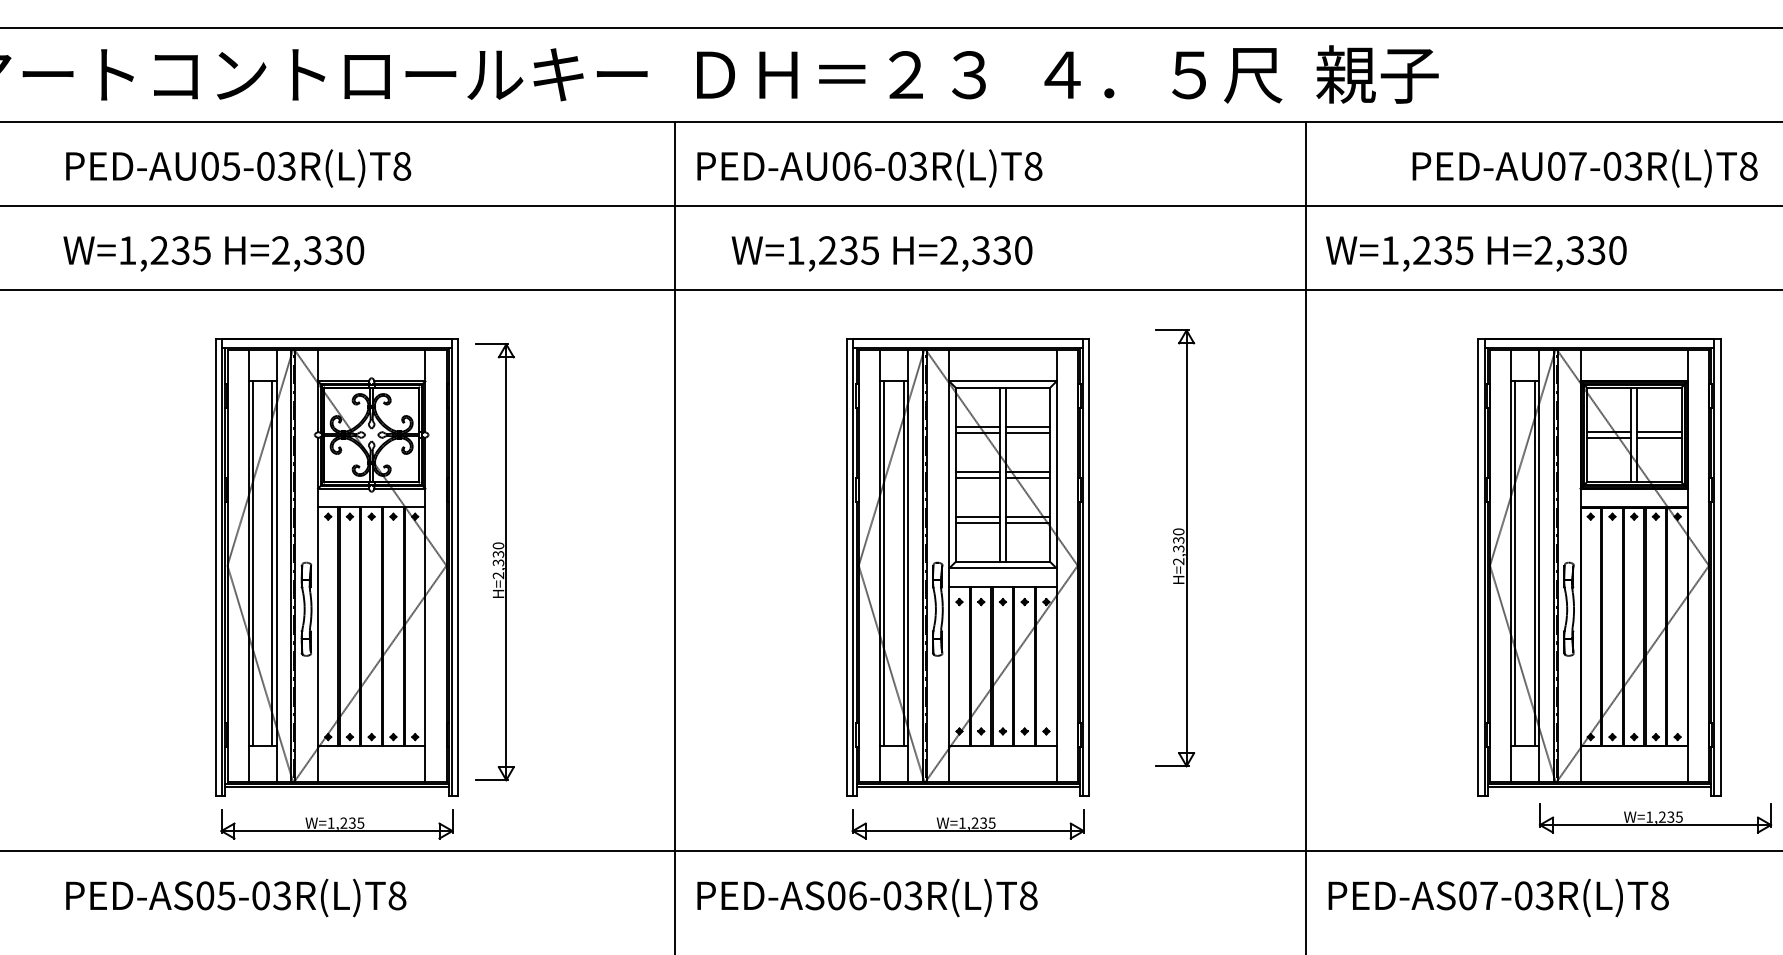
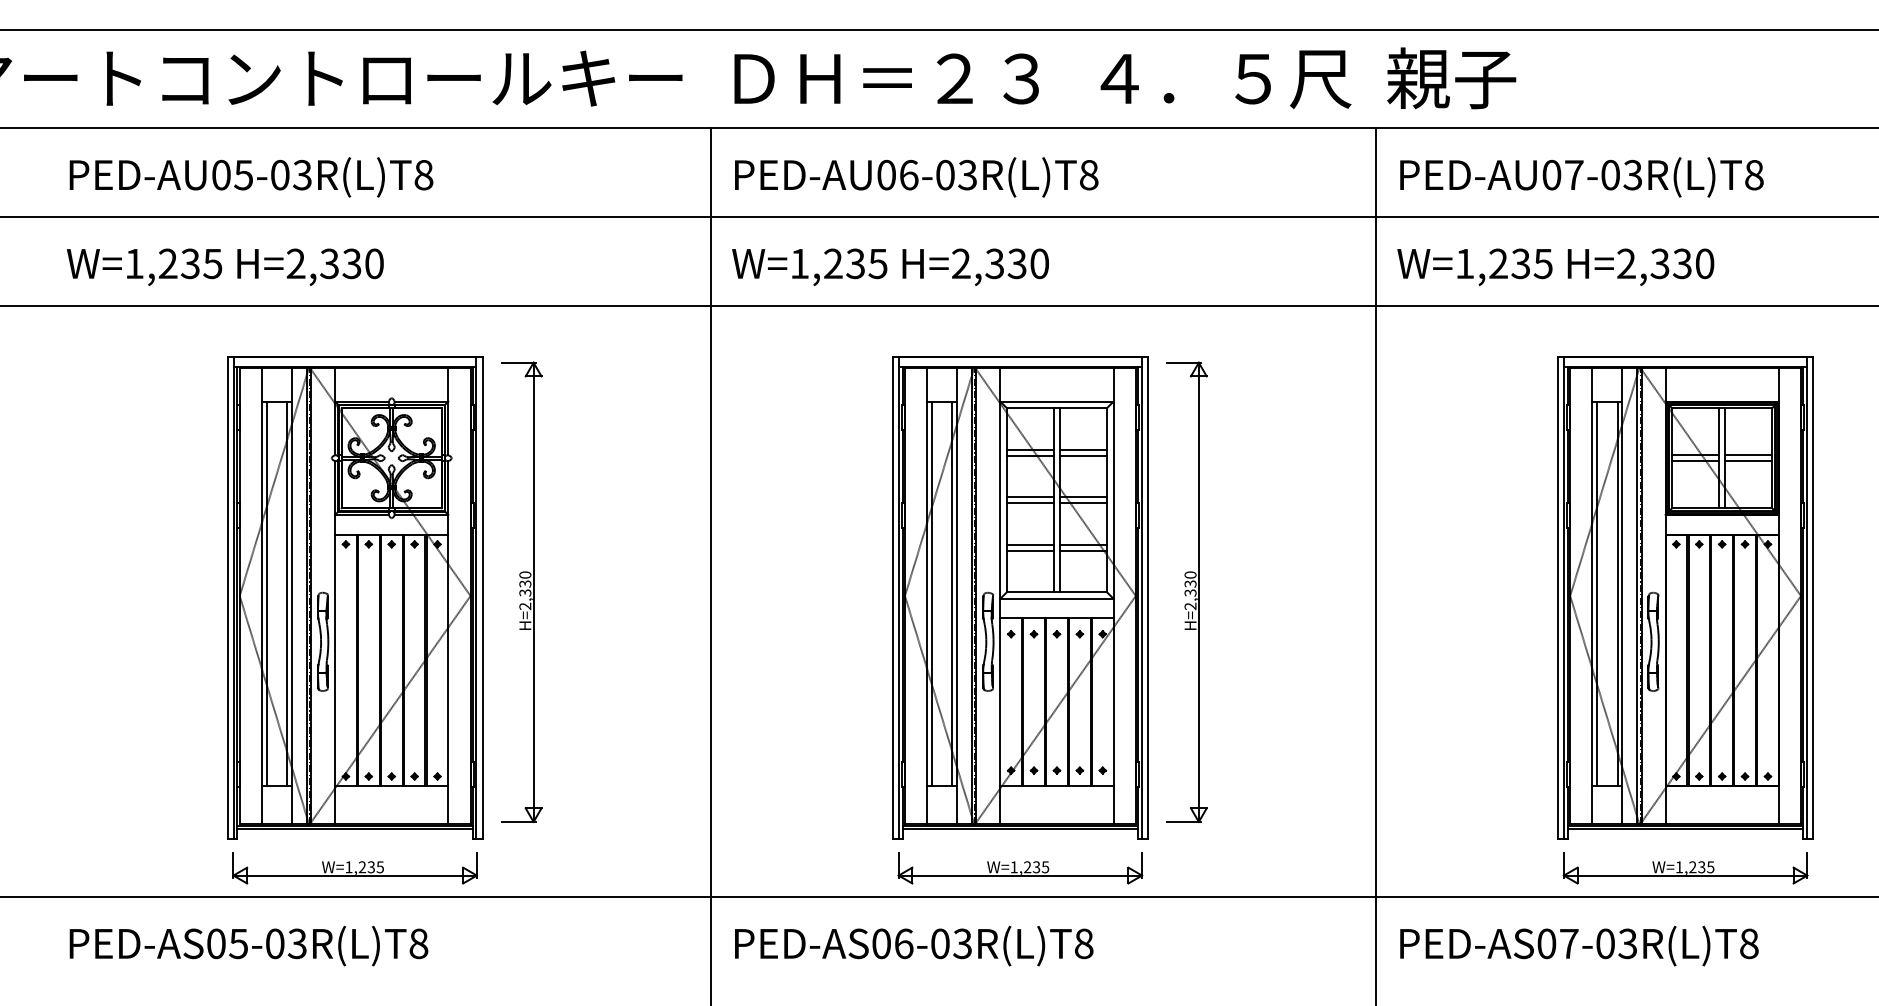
text: (1584, 168) -> (1581, 177), moved
text: (881, 253) -> (889, 266), moved
part: (1175, 548) -> (1187, 592), moved
part: (1655, 818) -> (1685, 868), moved

